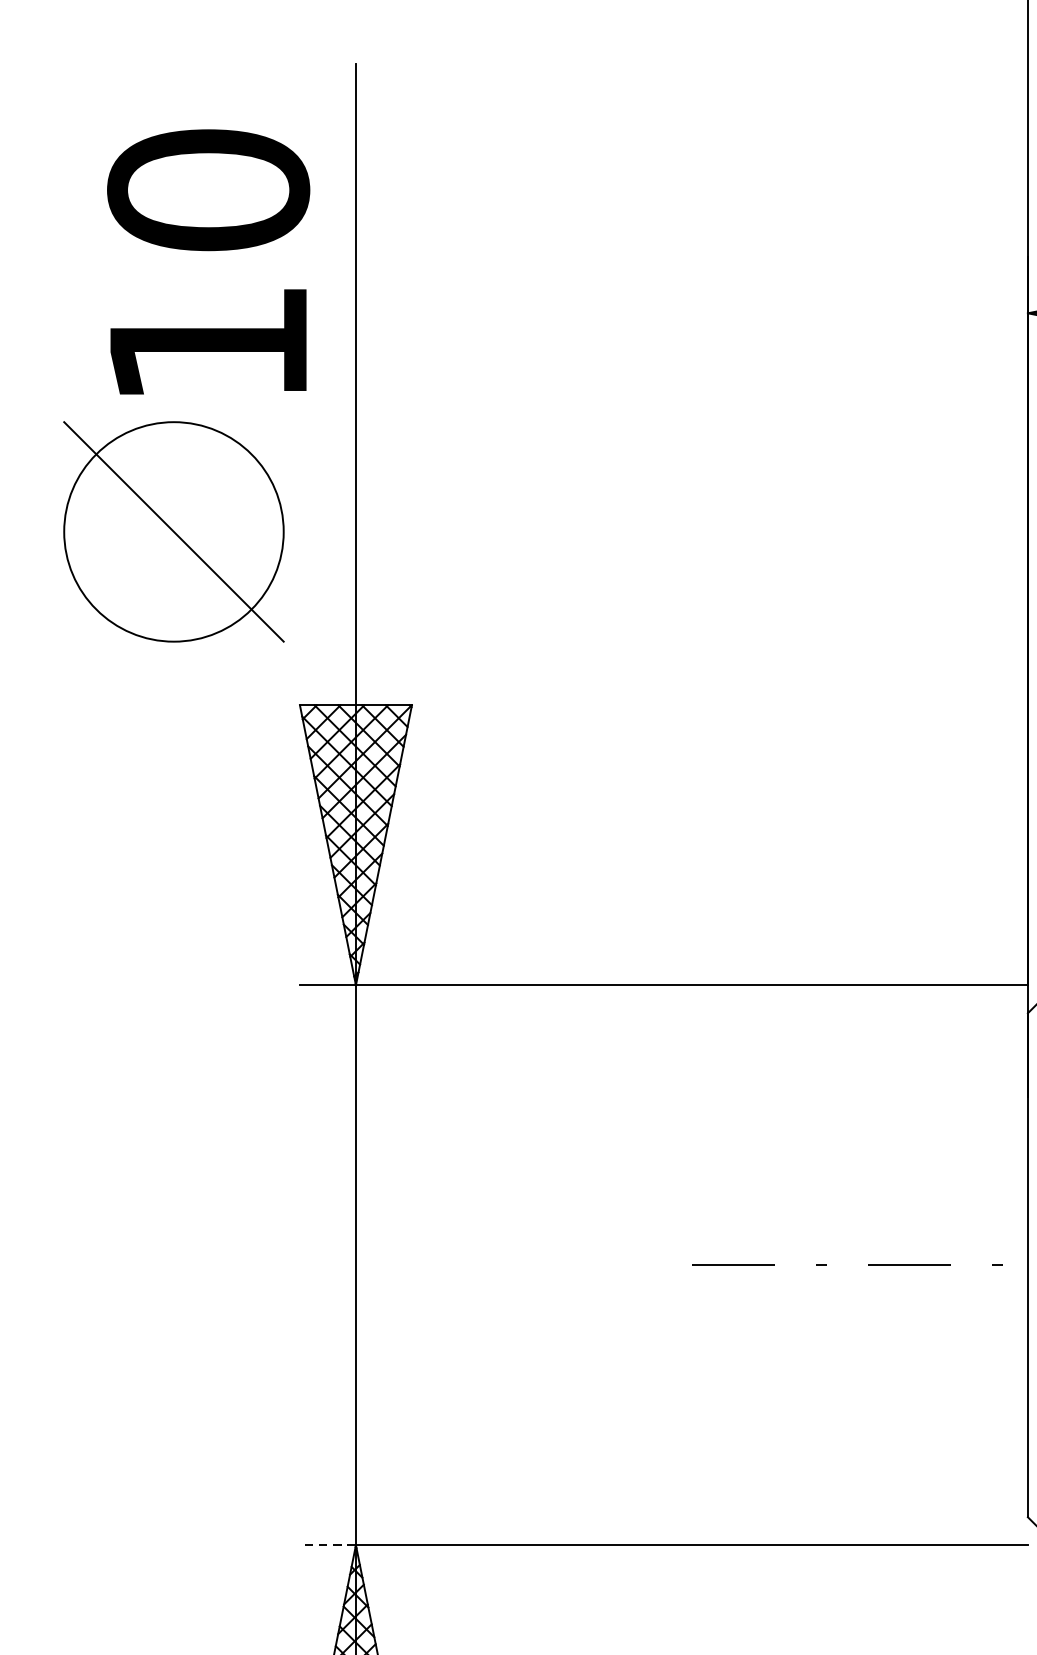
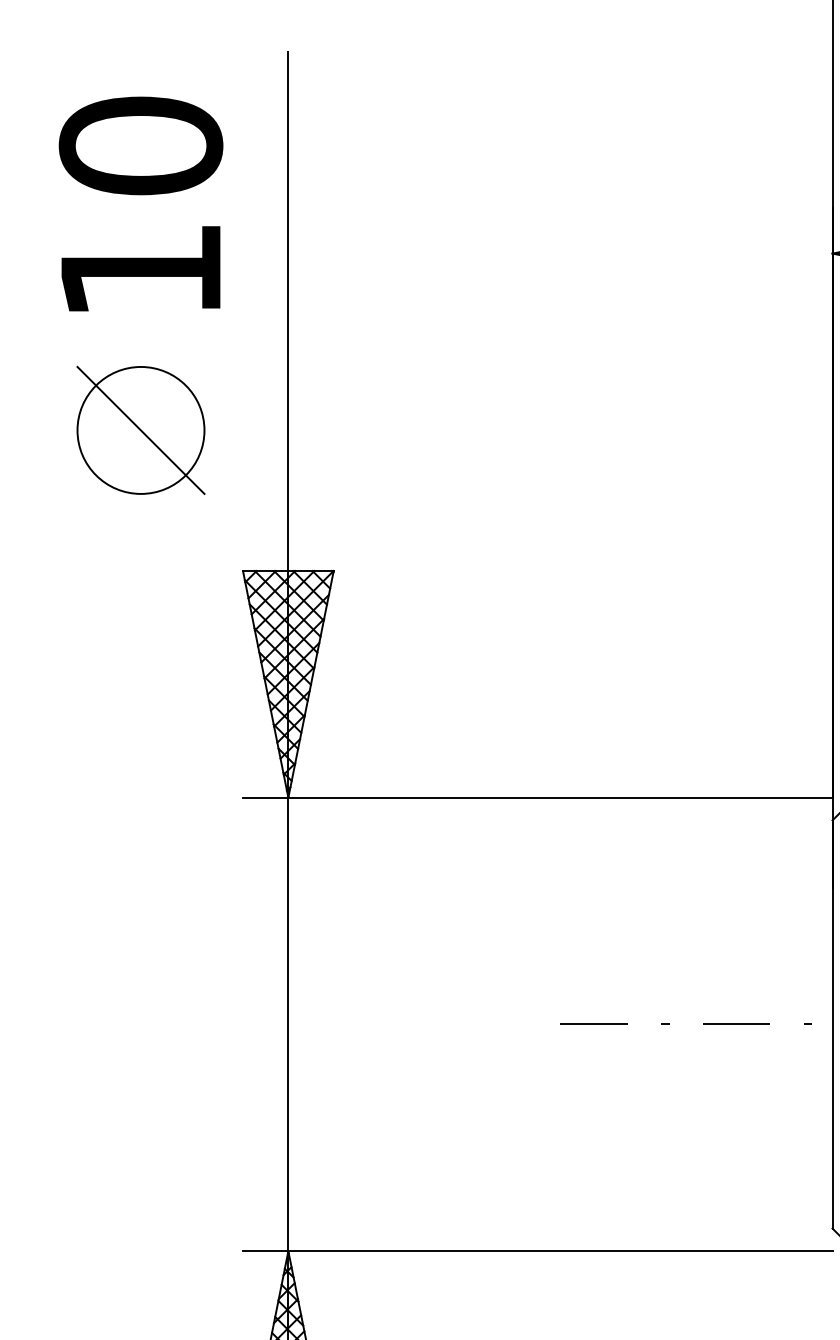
text: (207, 261) -> (140, 203), moved
part: (173, 530) -> (140, 429), size x0.71
line: (327, 1545) -> (265, 1251), dashed -> solid

